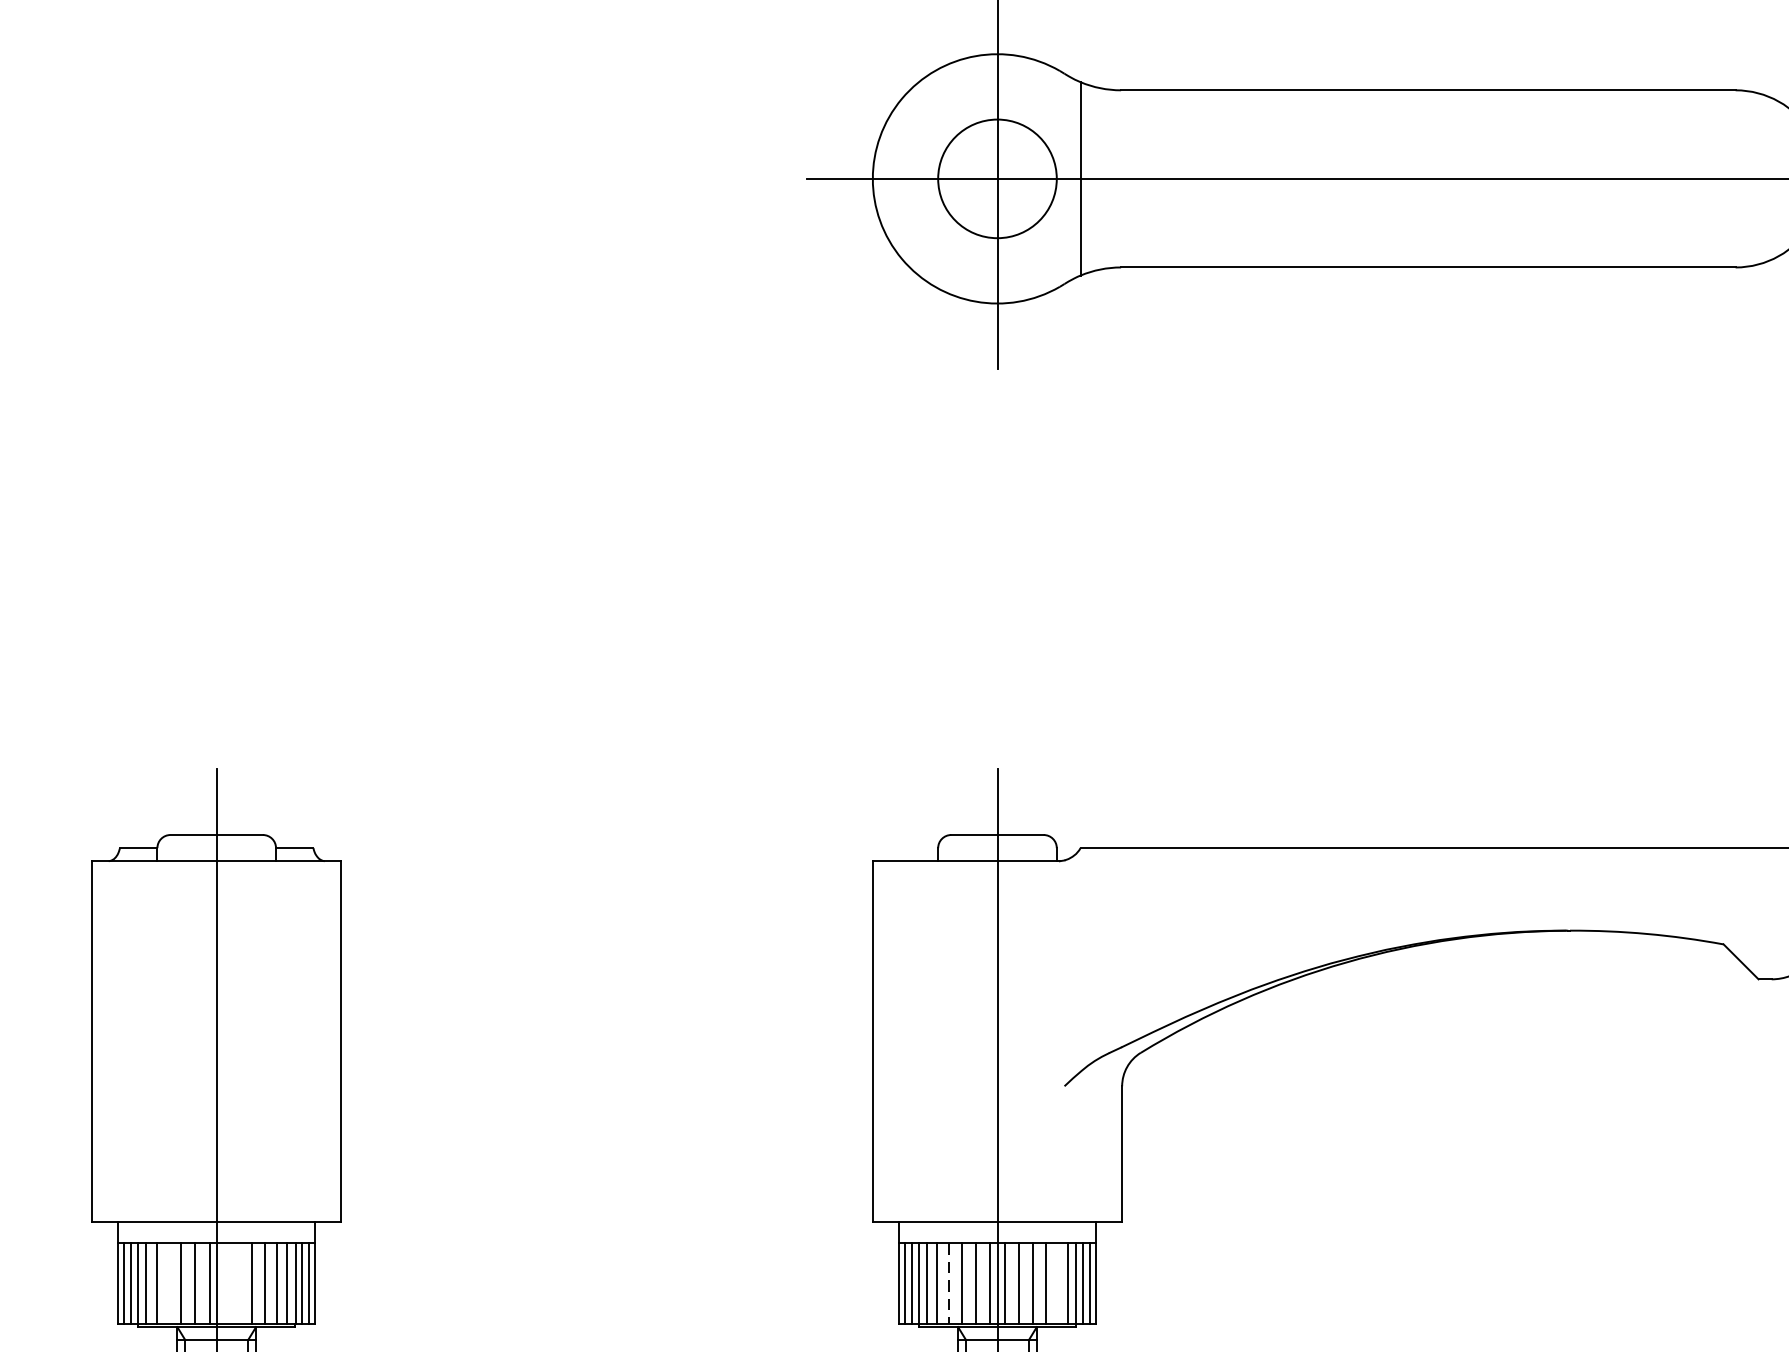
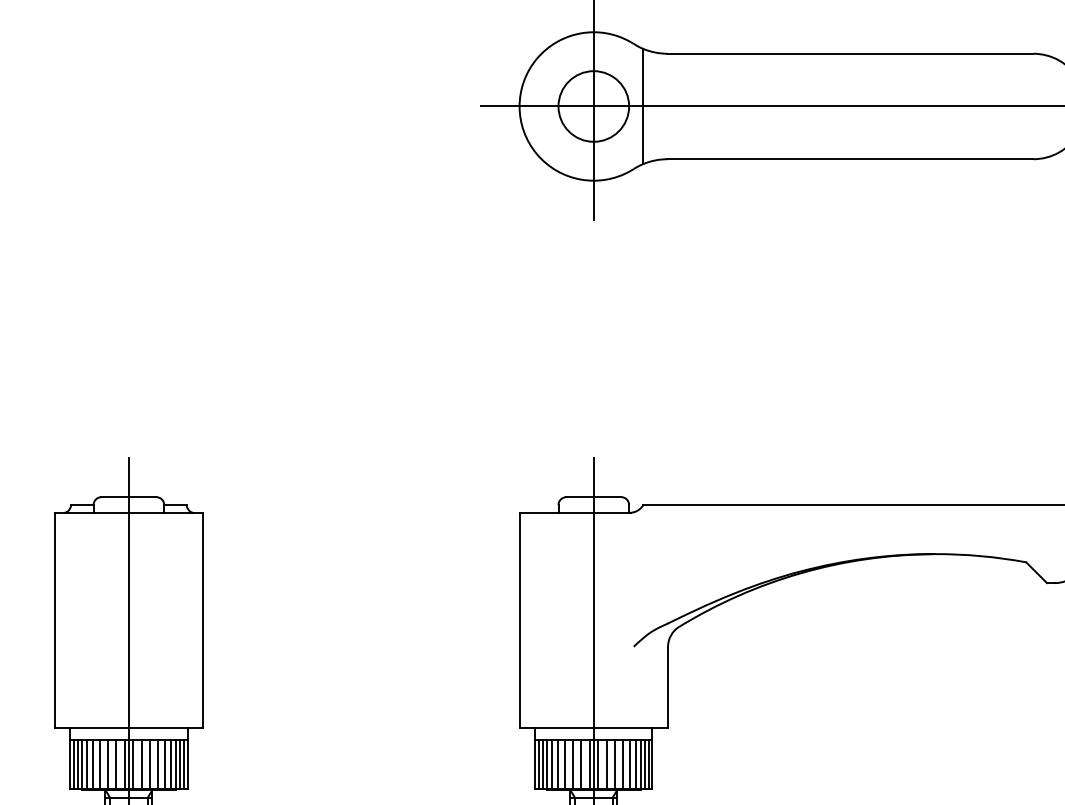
line: (168, 1283) -> (100, 764), added
line: (224, 1283) -> (133, 764), added
line: (237, 1283) -> (141, 764), added
line: (949, 1283) -> (565, 764), dashed -> solid
line: (1057, 1283) -> (629, 764), added

